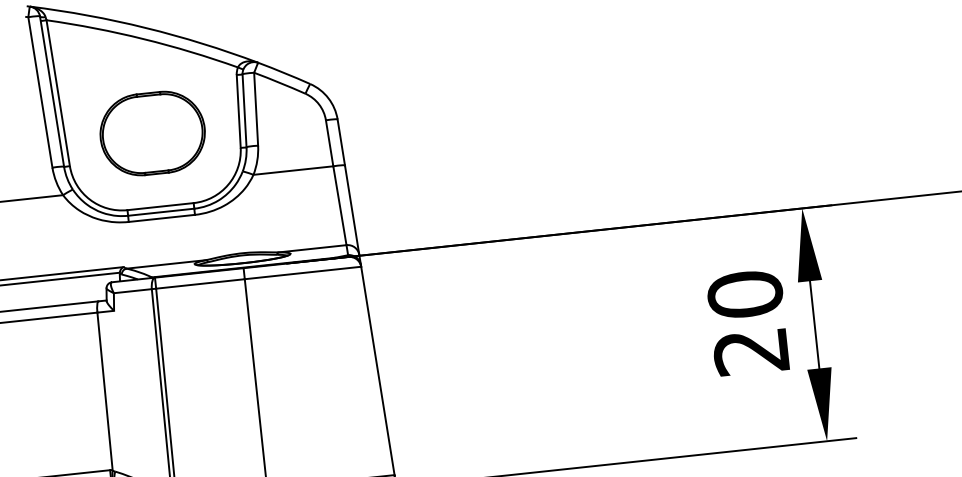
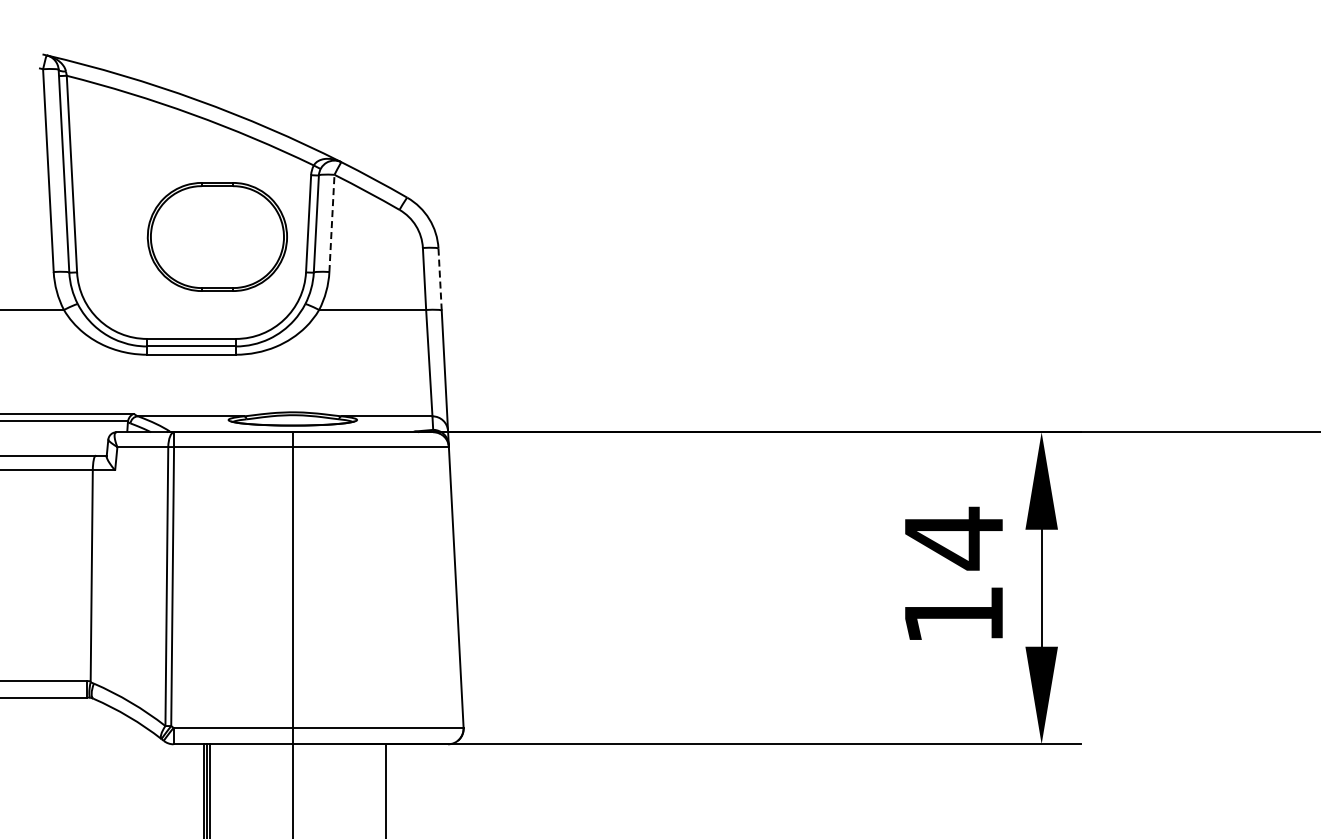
line: (255, 109) -> (331, 223), solid -> dashed
part: (151, 133) -> (216, 236), moved
line: (341, 142) -> (440, 279), solid -> dashed
text: (747, 322) -> (953, 575), 20 -> 14

